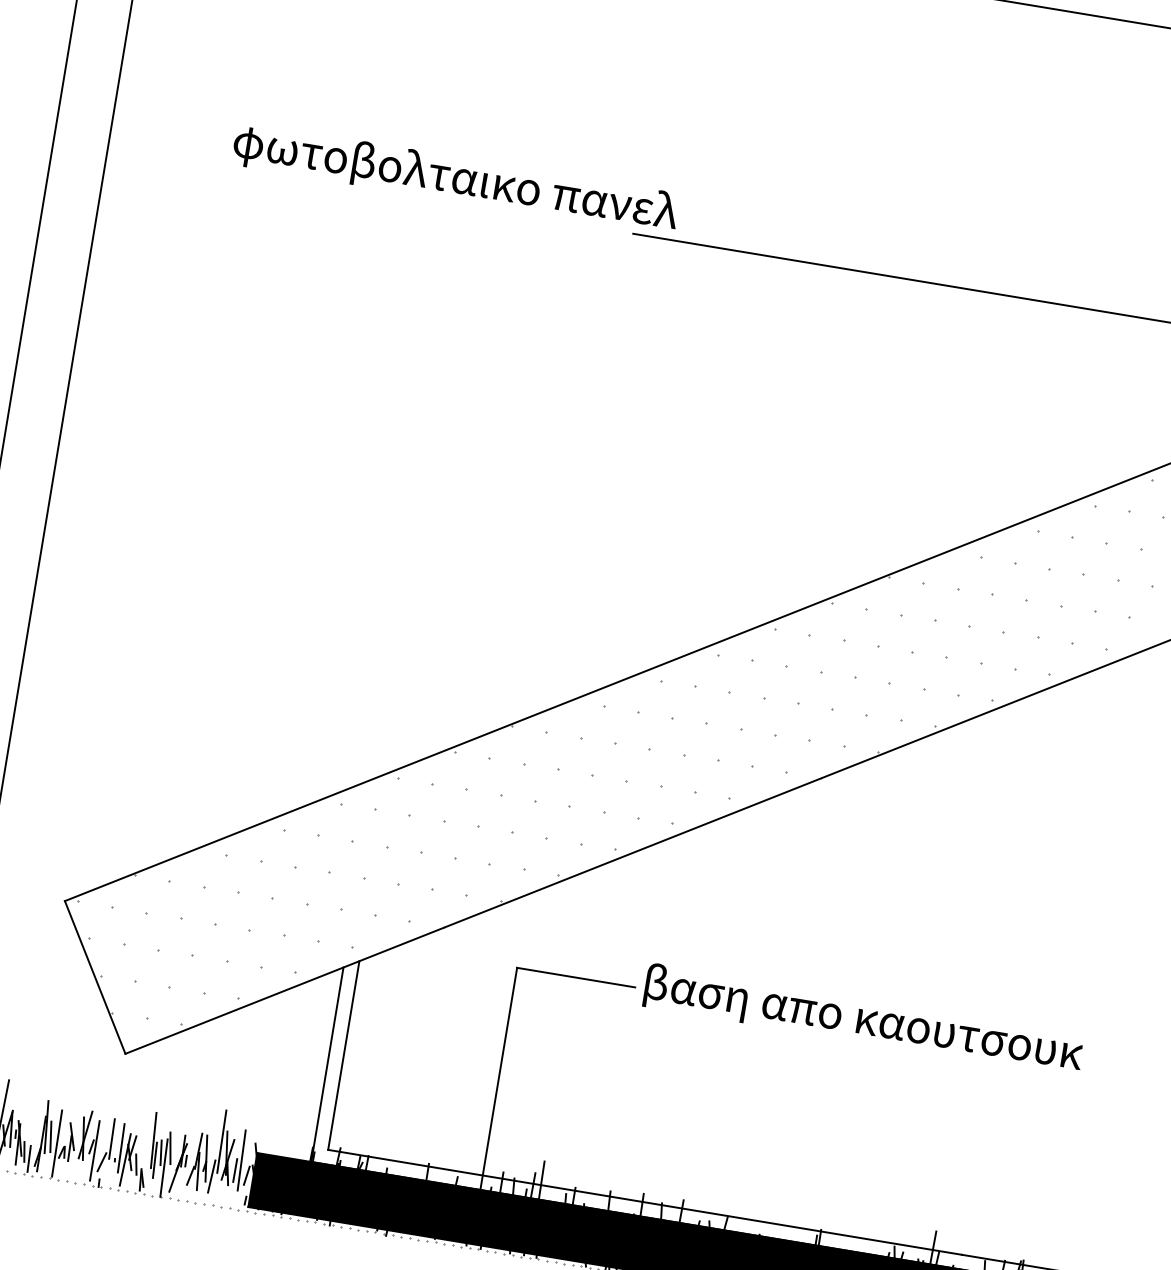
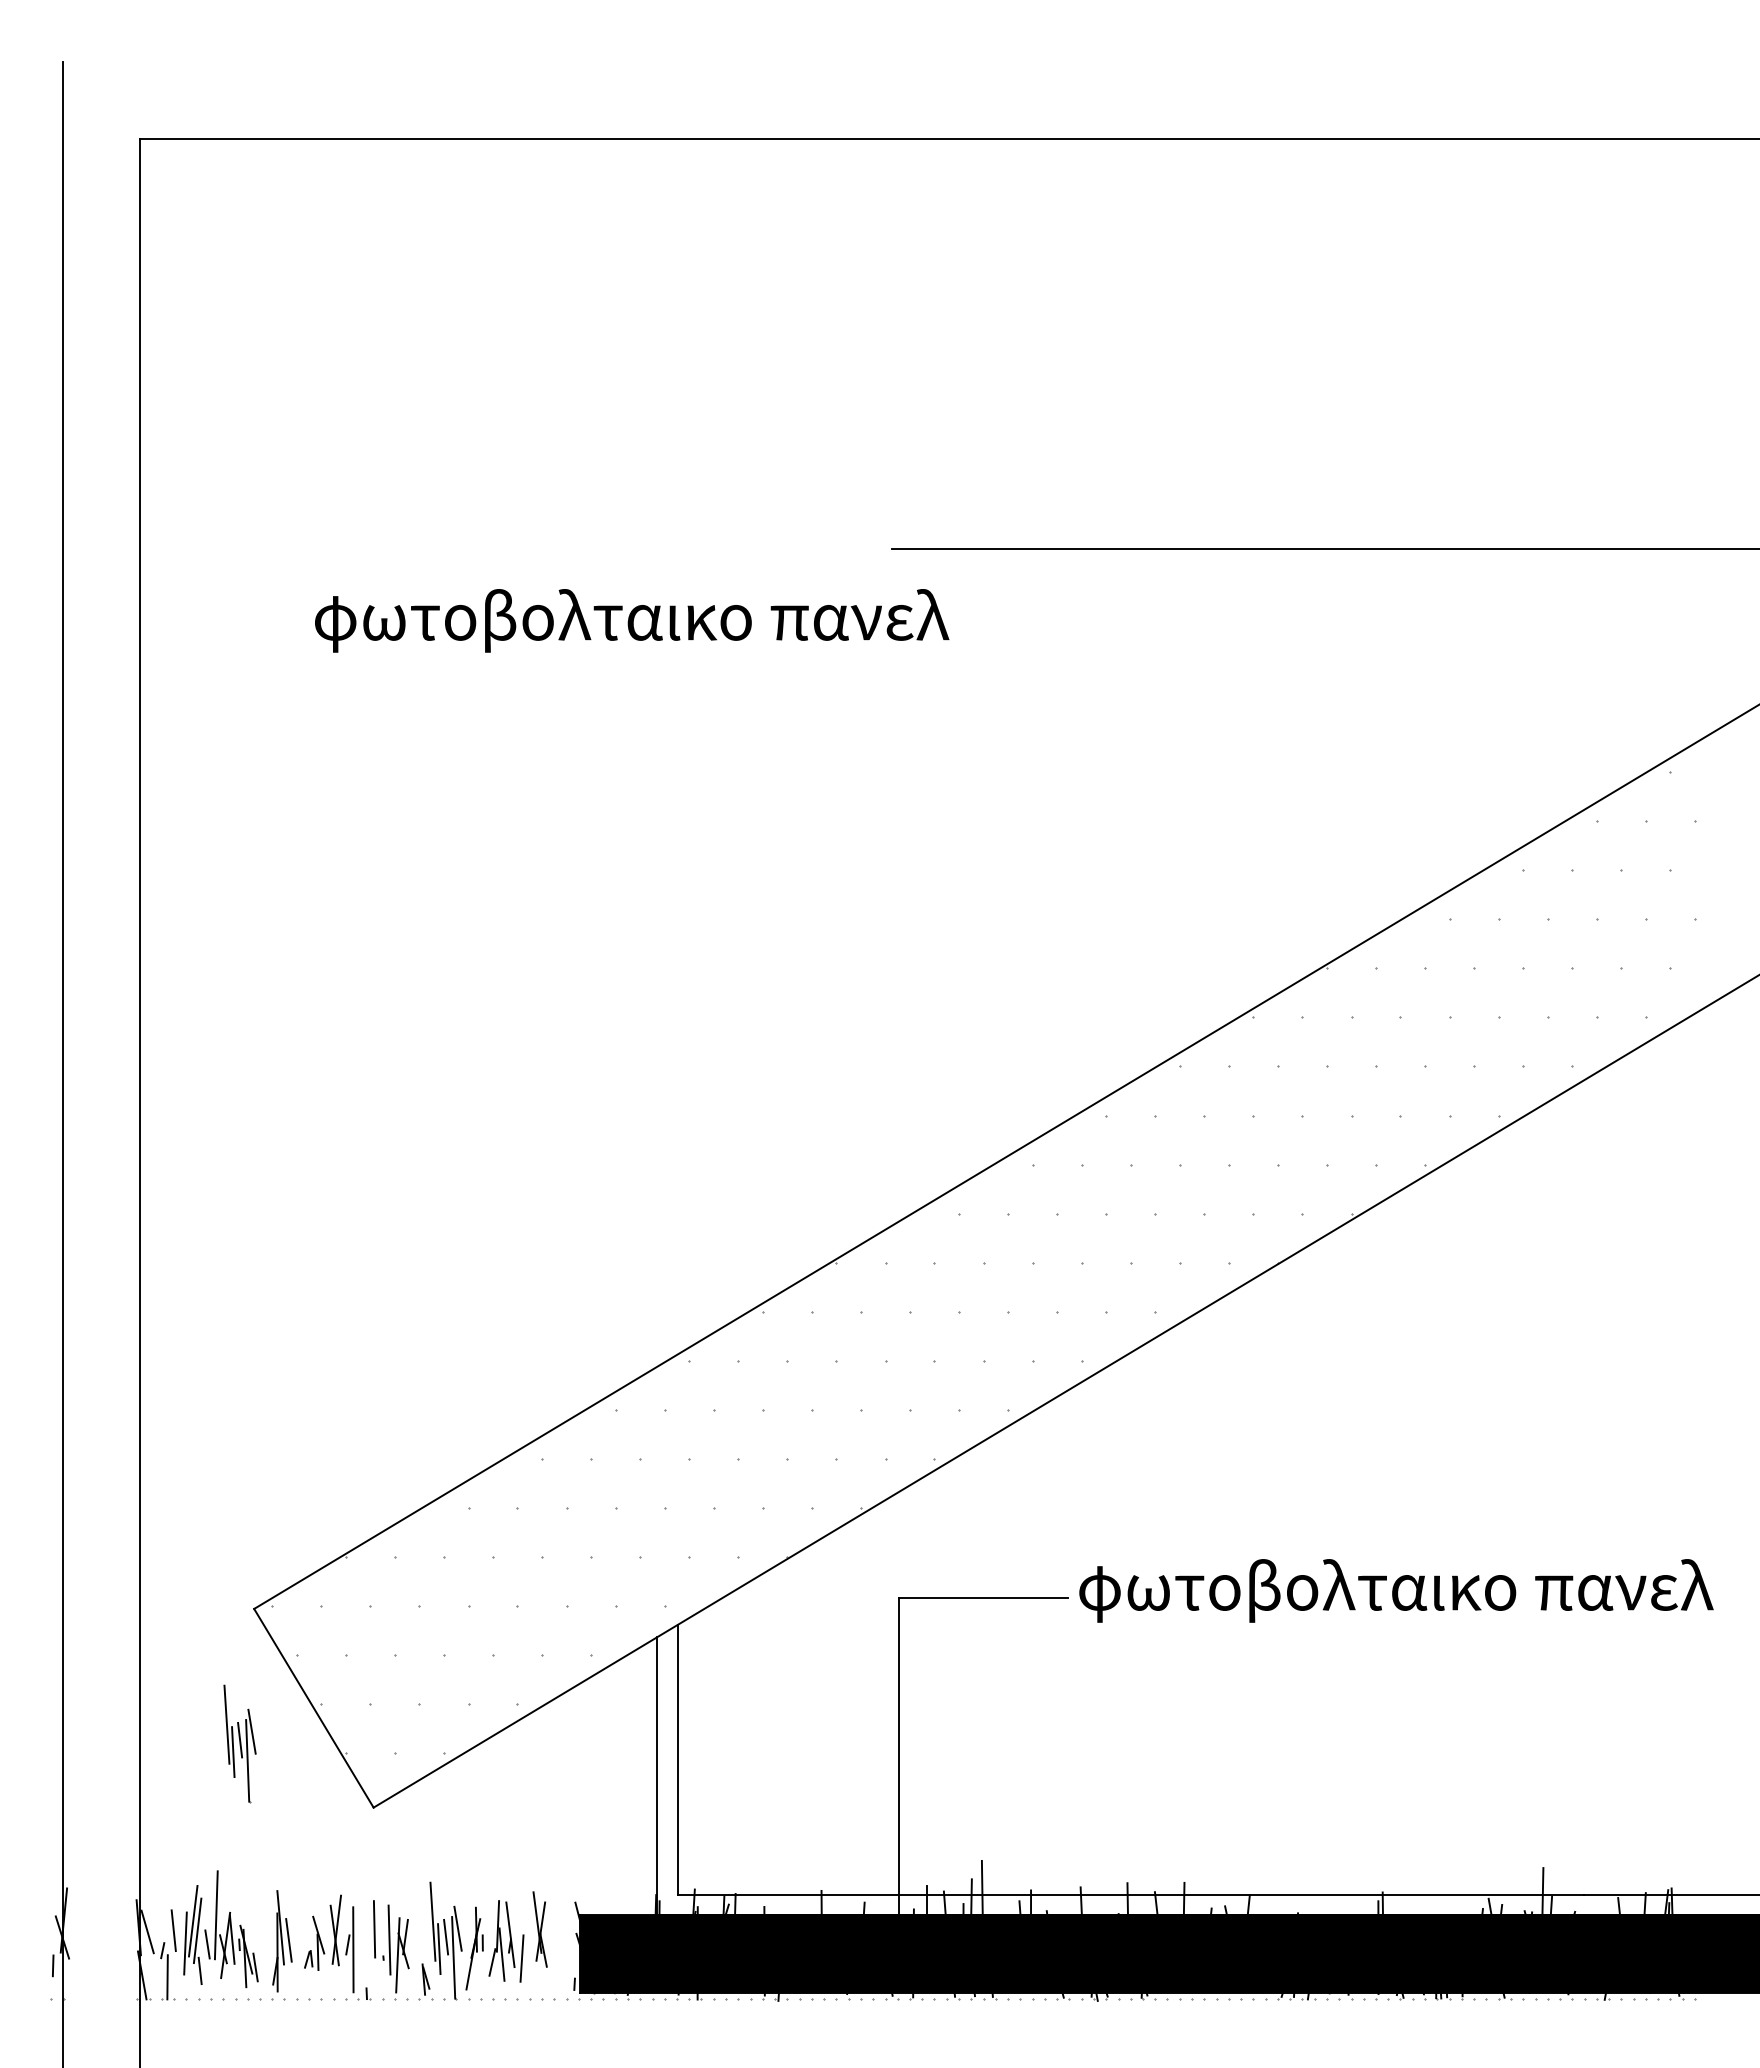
text: (456, 178) -> (632, 620), moved
part: (39, 993) -> (239, 1743), added
text: (865, 1020) -> (1396, 1590), βαση απο καουτσουκ -> φωτοβολταικο πανελ
line: (221, 1141) -> (527, 1907), removed
line: (56, 1143) -> (298, 1948), removed
line: (29, 1158) -> (263, 1975), removed
line: (241, 1160) -> (559, 1929), removed
line: (101, 1161) -> (365, 1963), removed
line: (135, 1164) -> (413, 1959), removed
line: (235, 1170) -> (553, 1944), removed
line: (246, 1175) -> (570, 1949), removed

